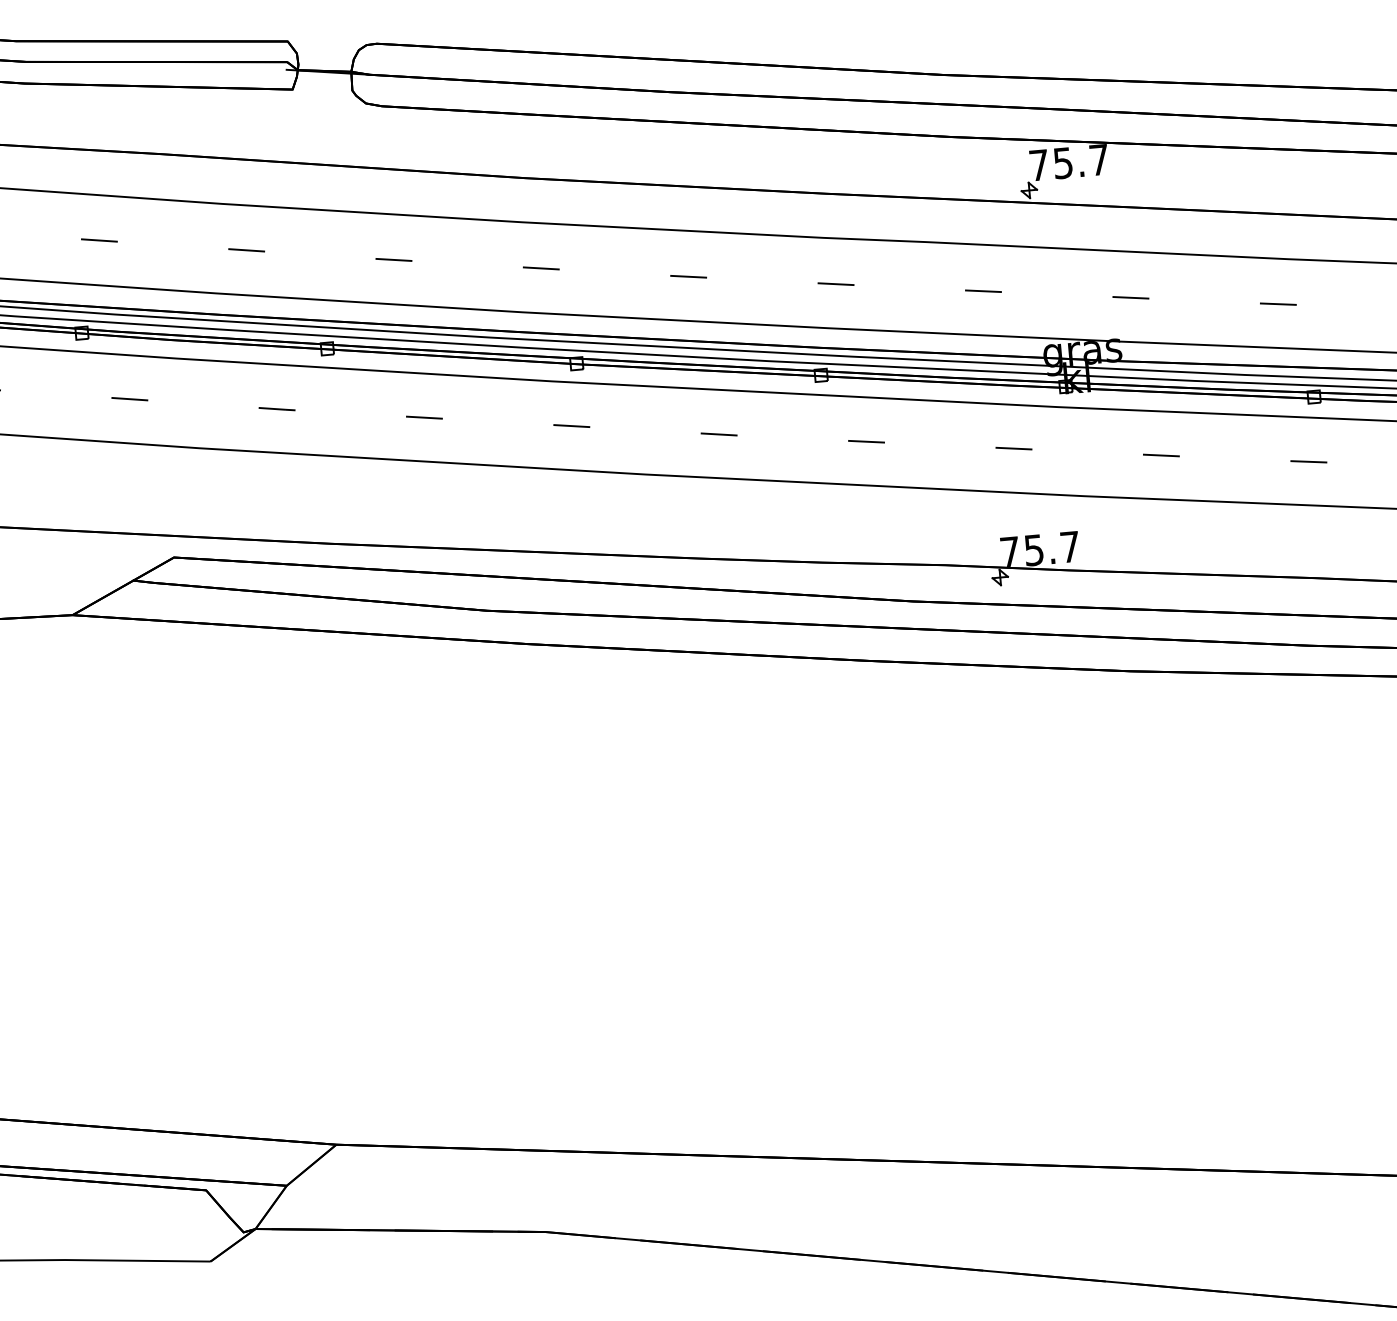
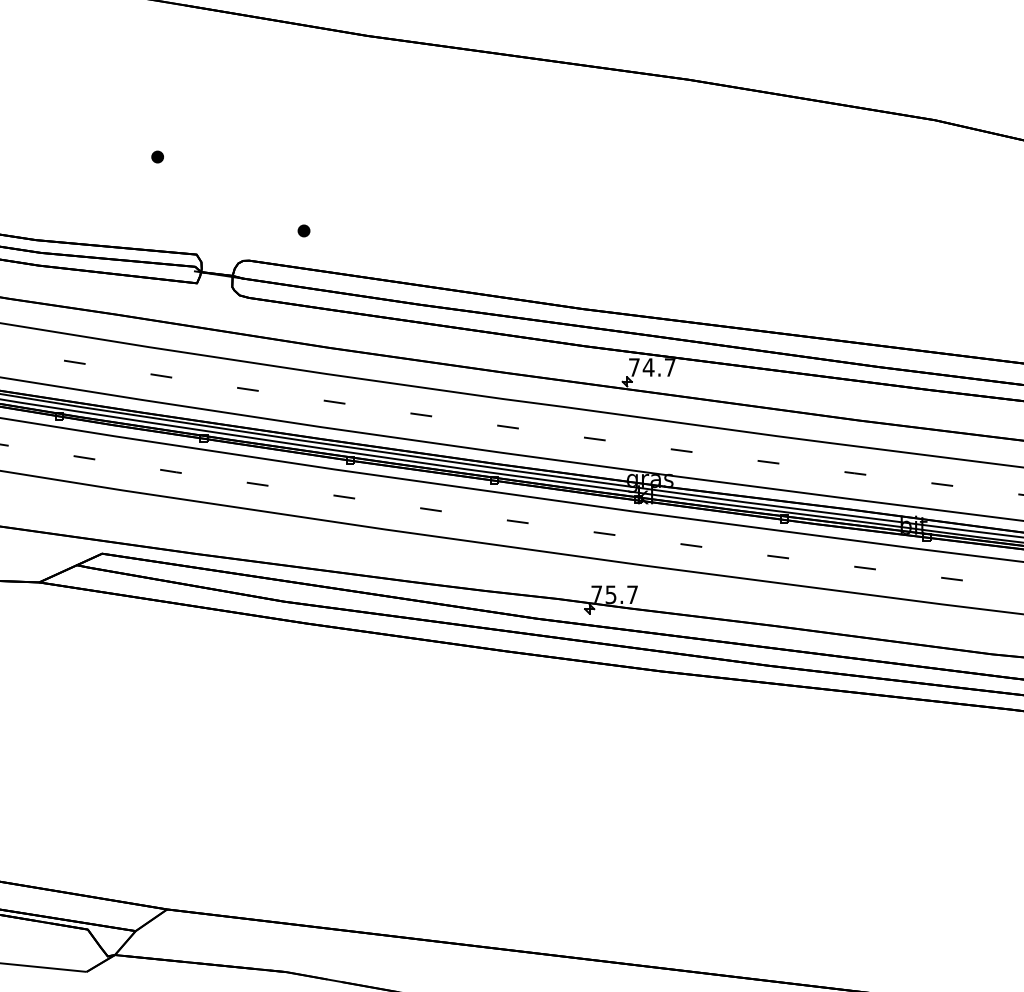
text: (1062, 163) -> (648, 367), 75.7 -> 74.7

